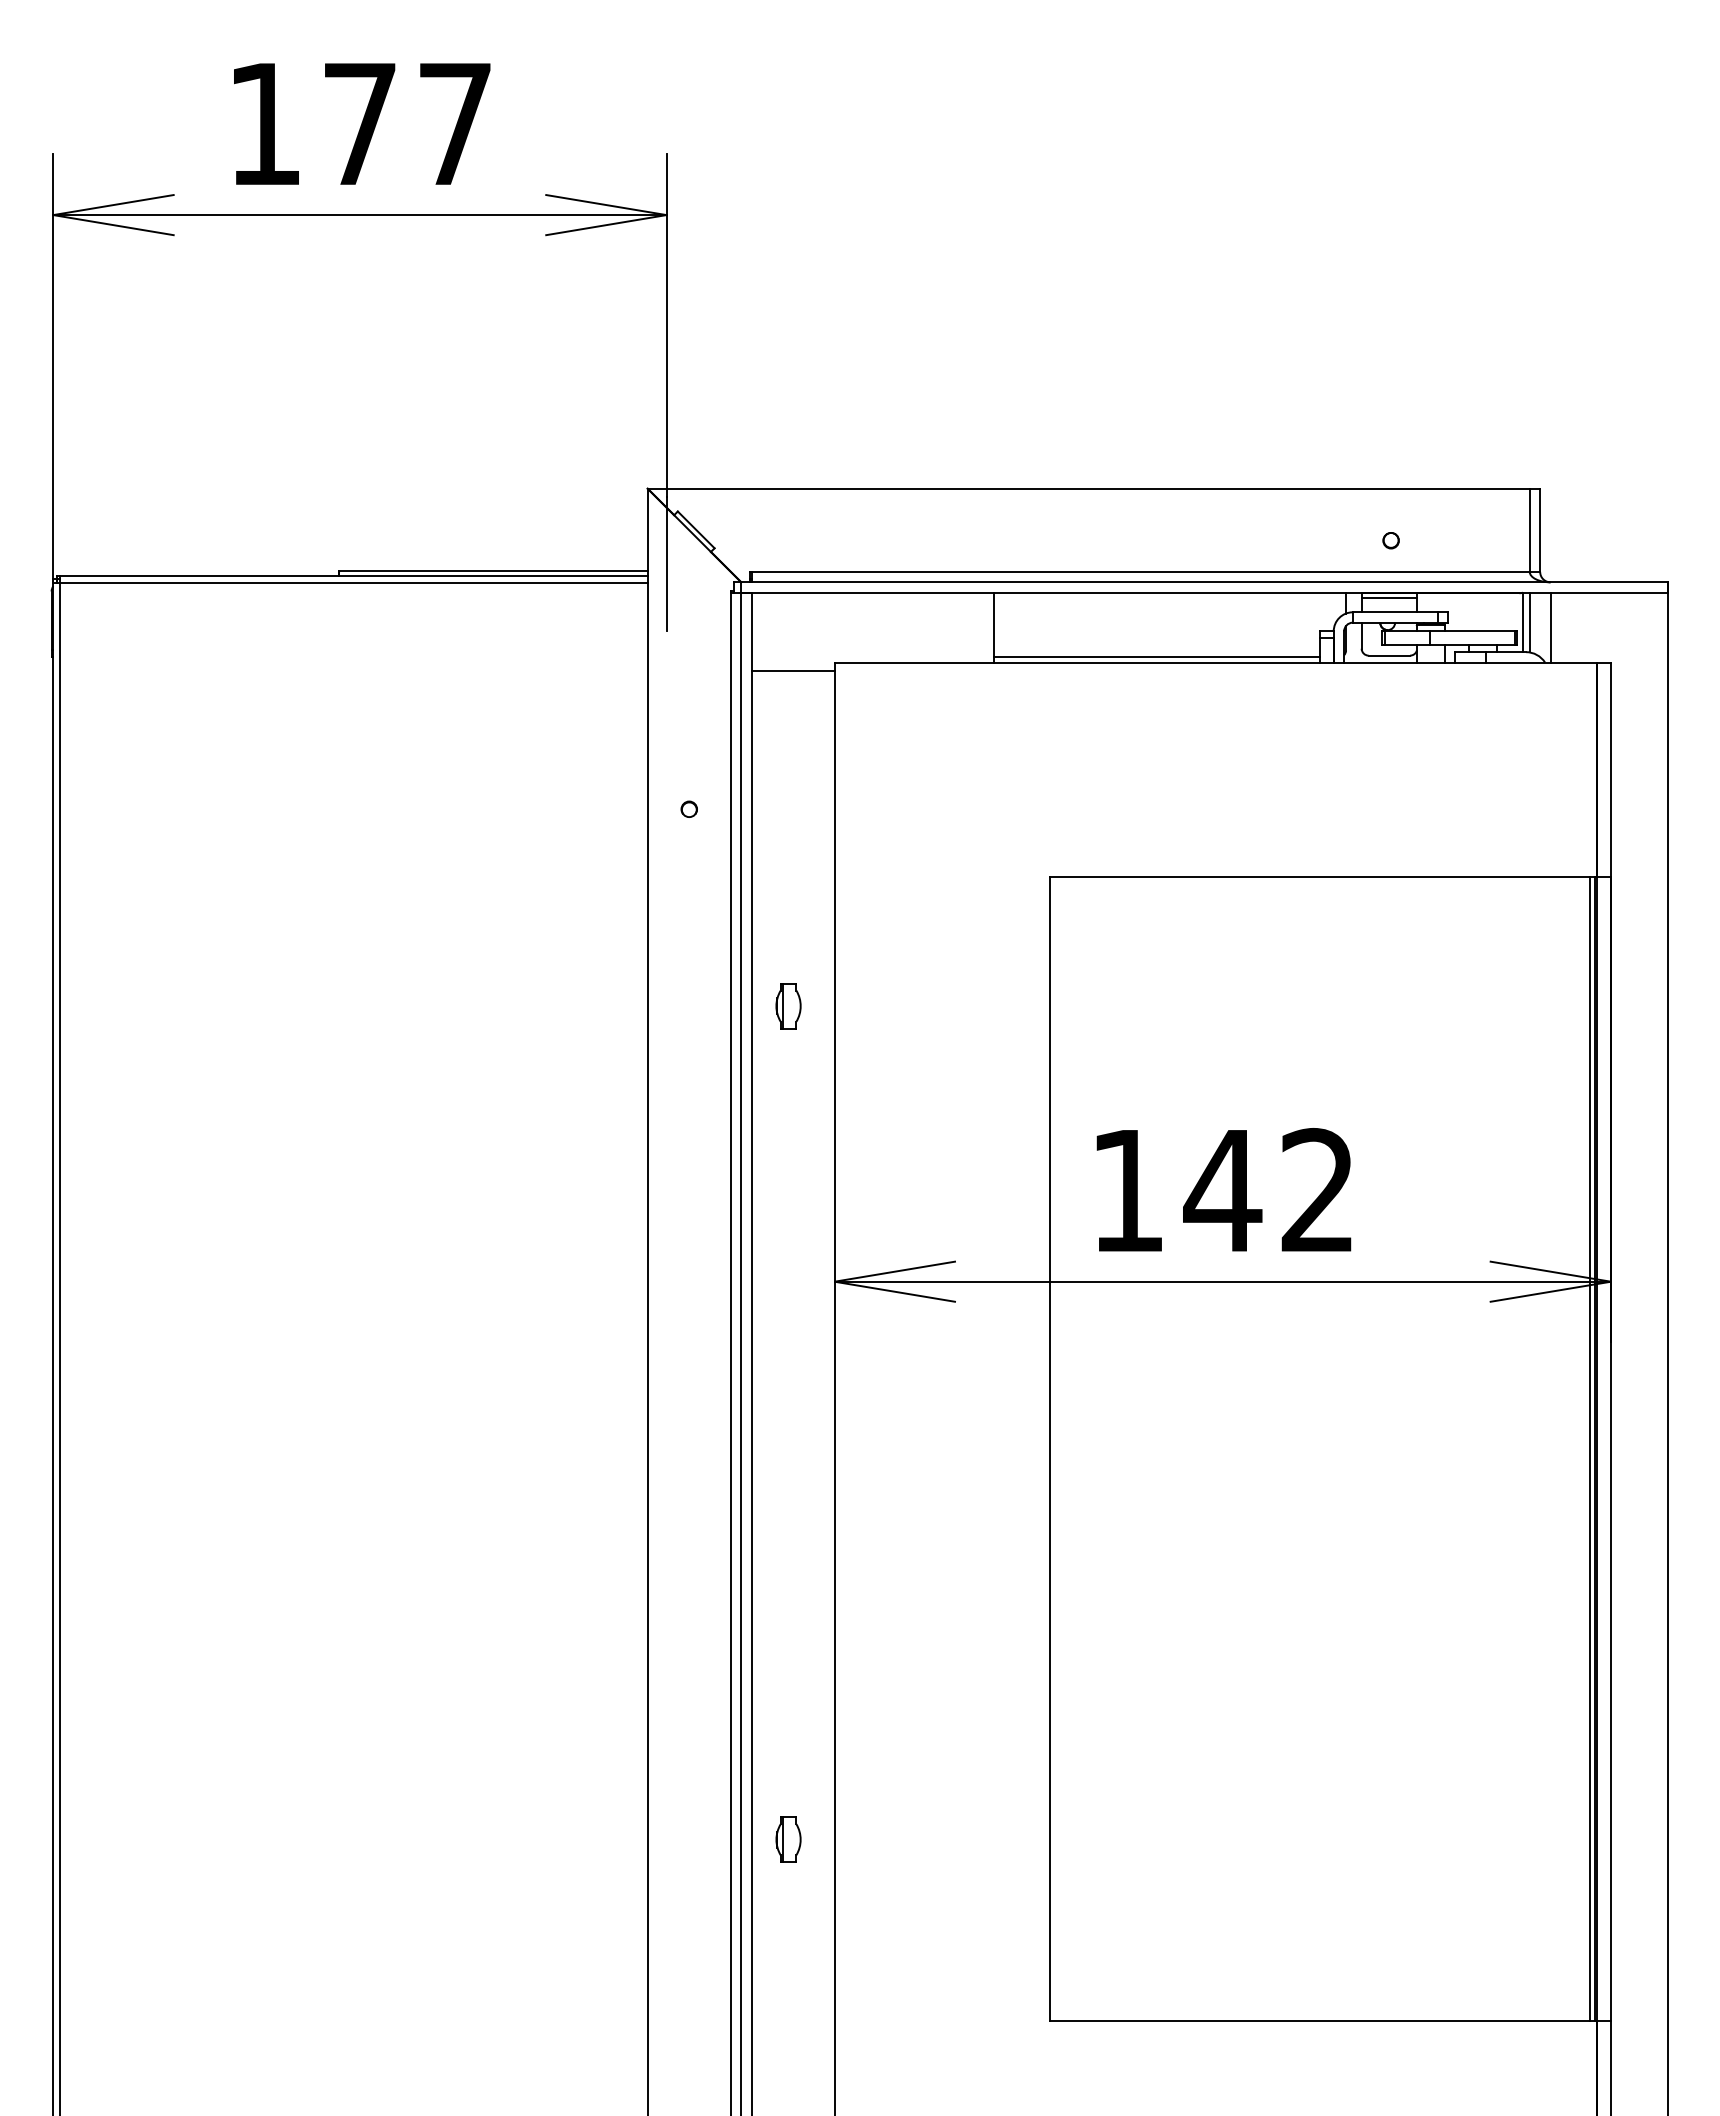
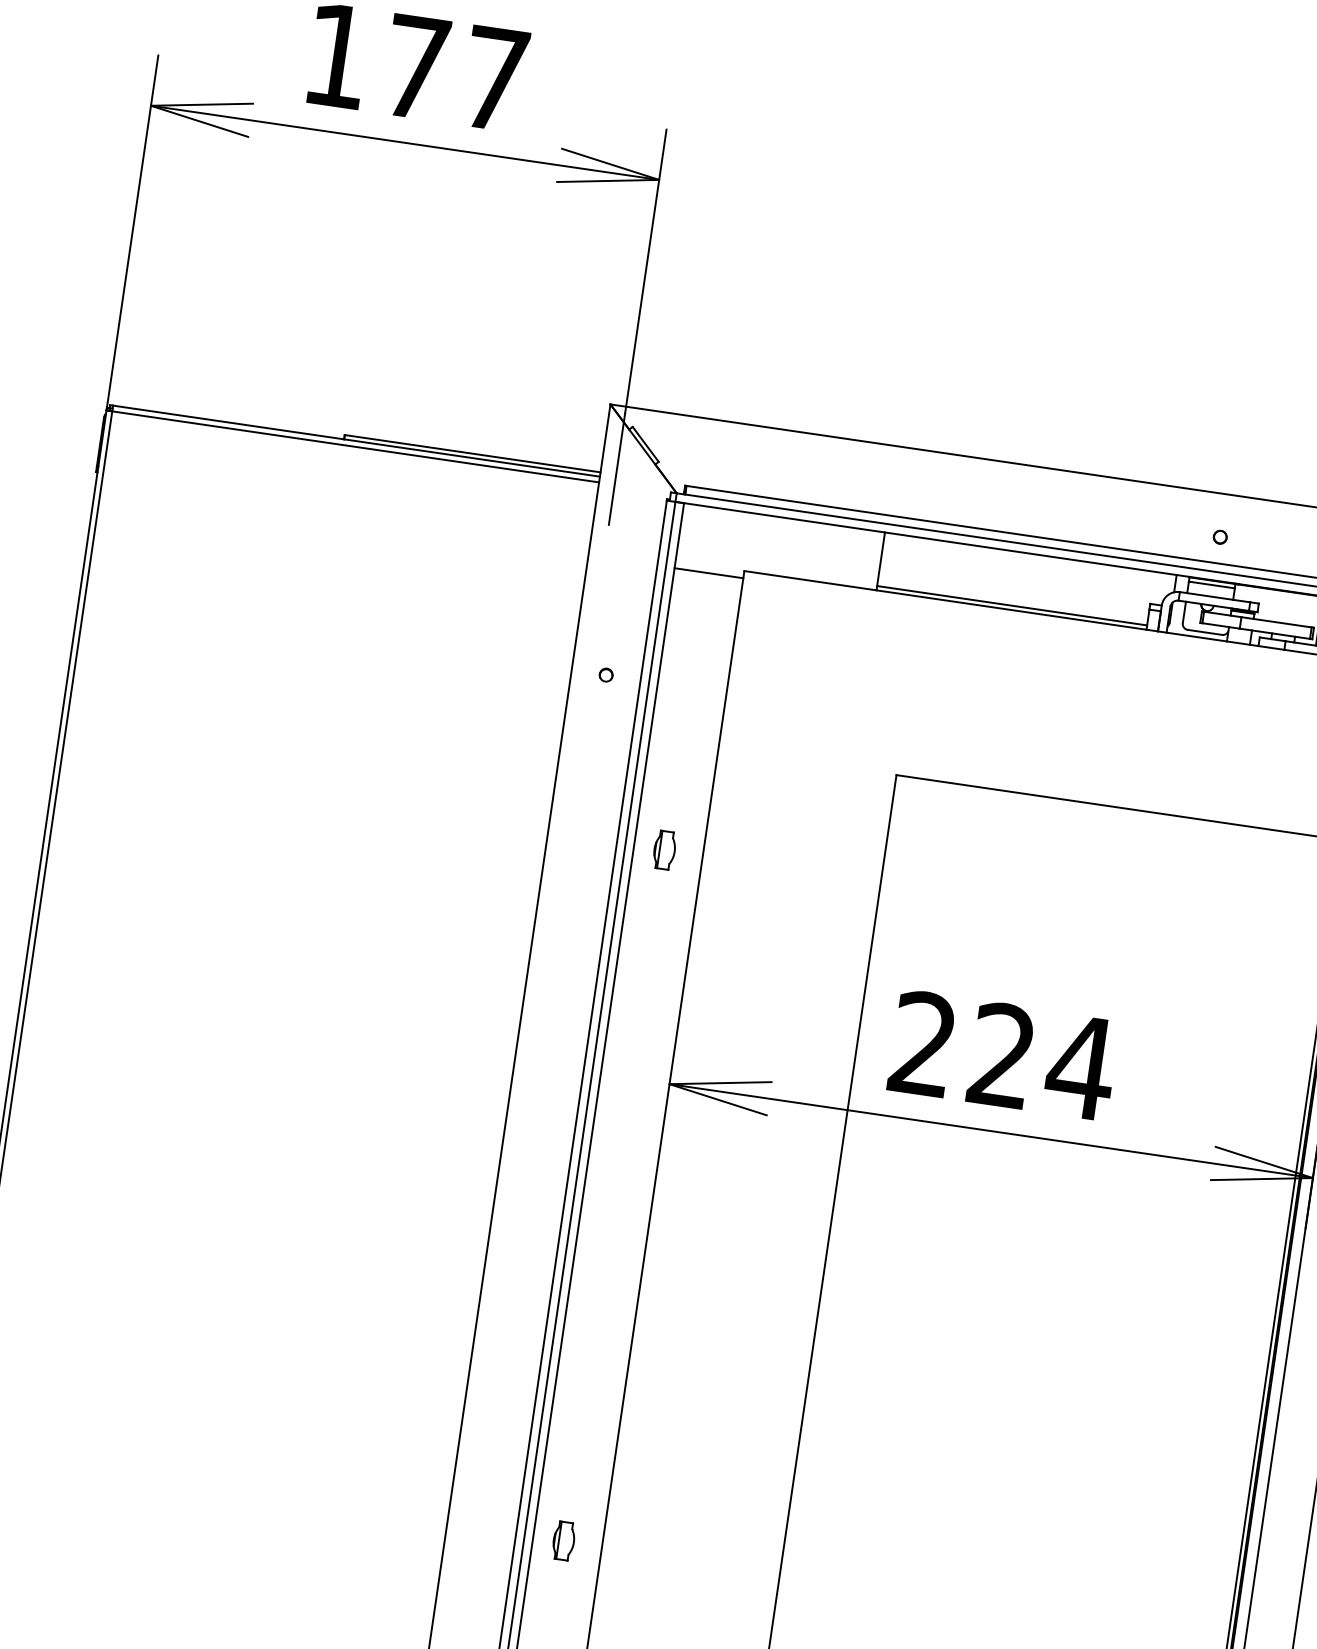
text: (1224, 1189) -> (1003, 1054), 142 -> 224

